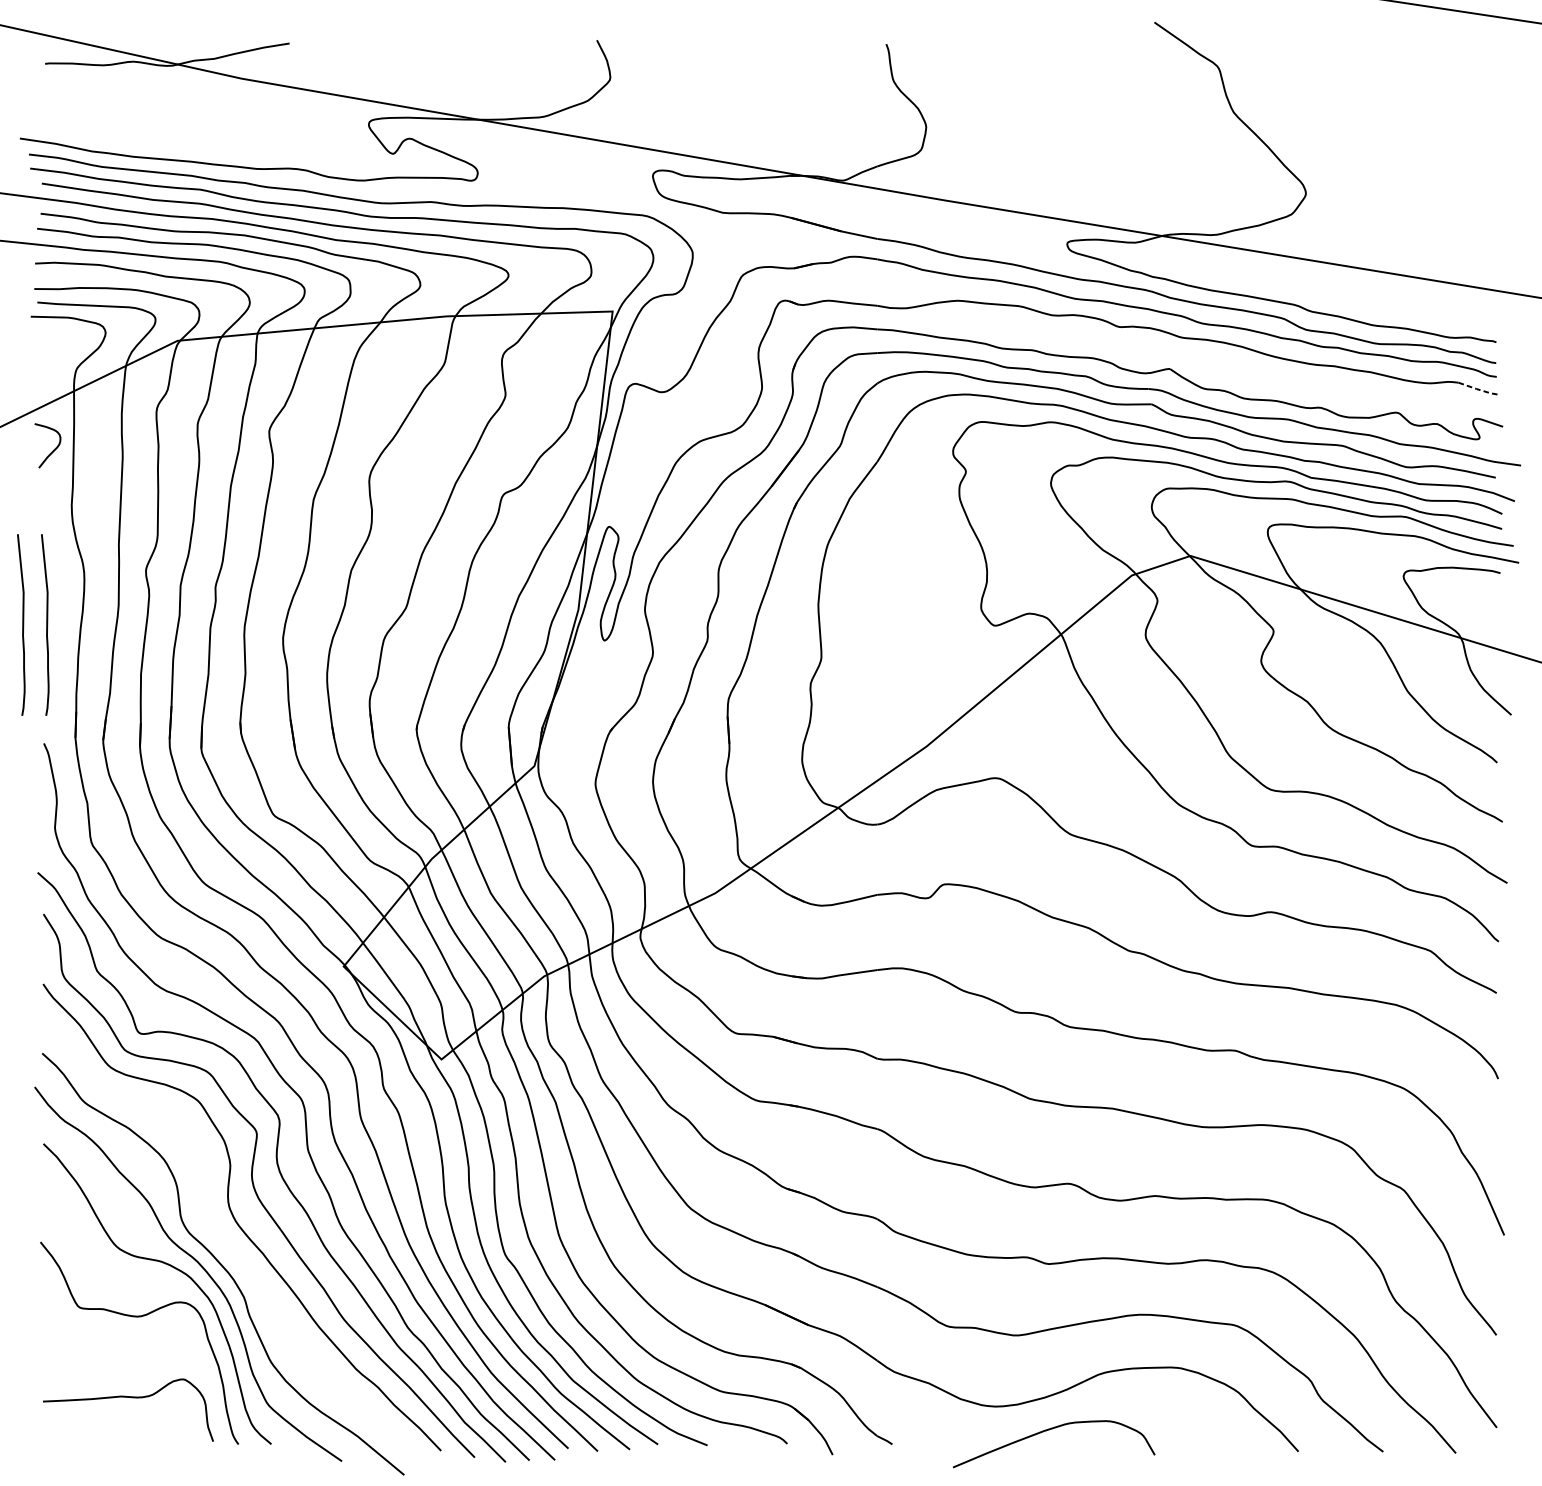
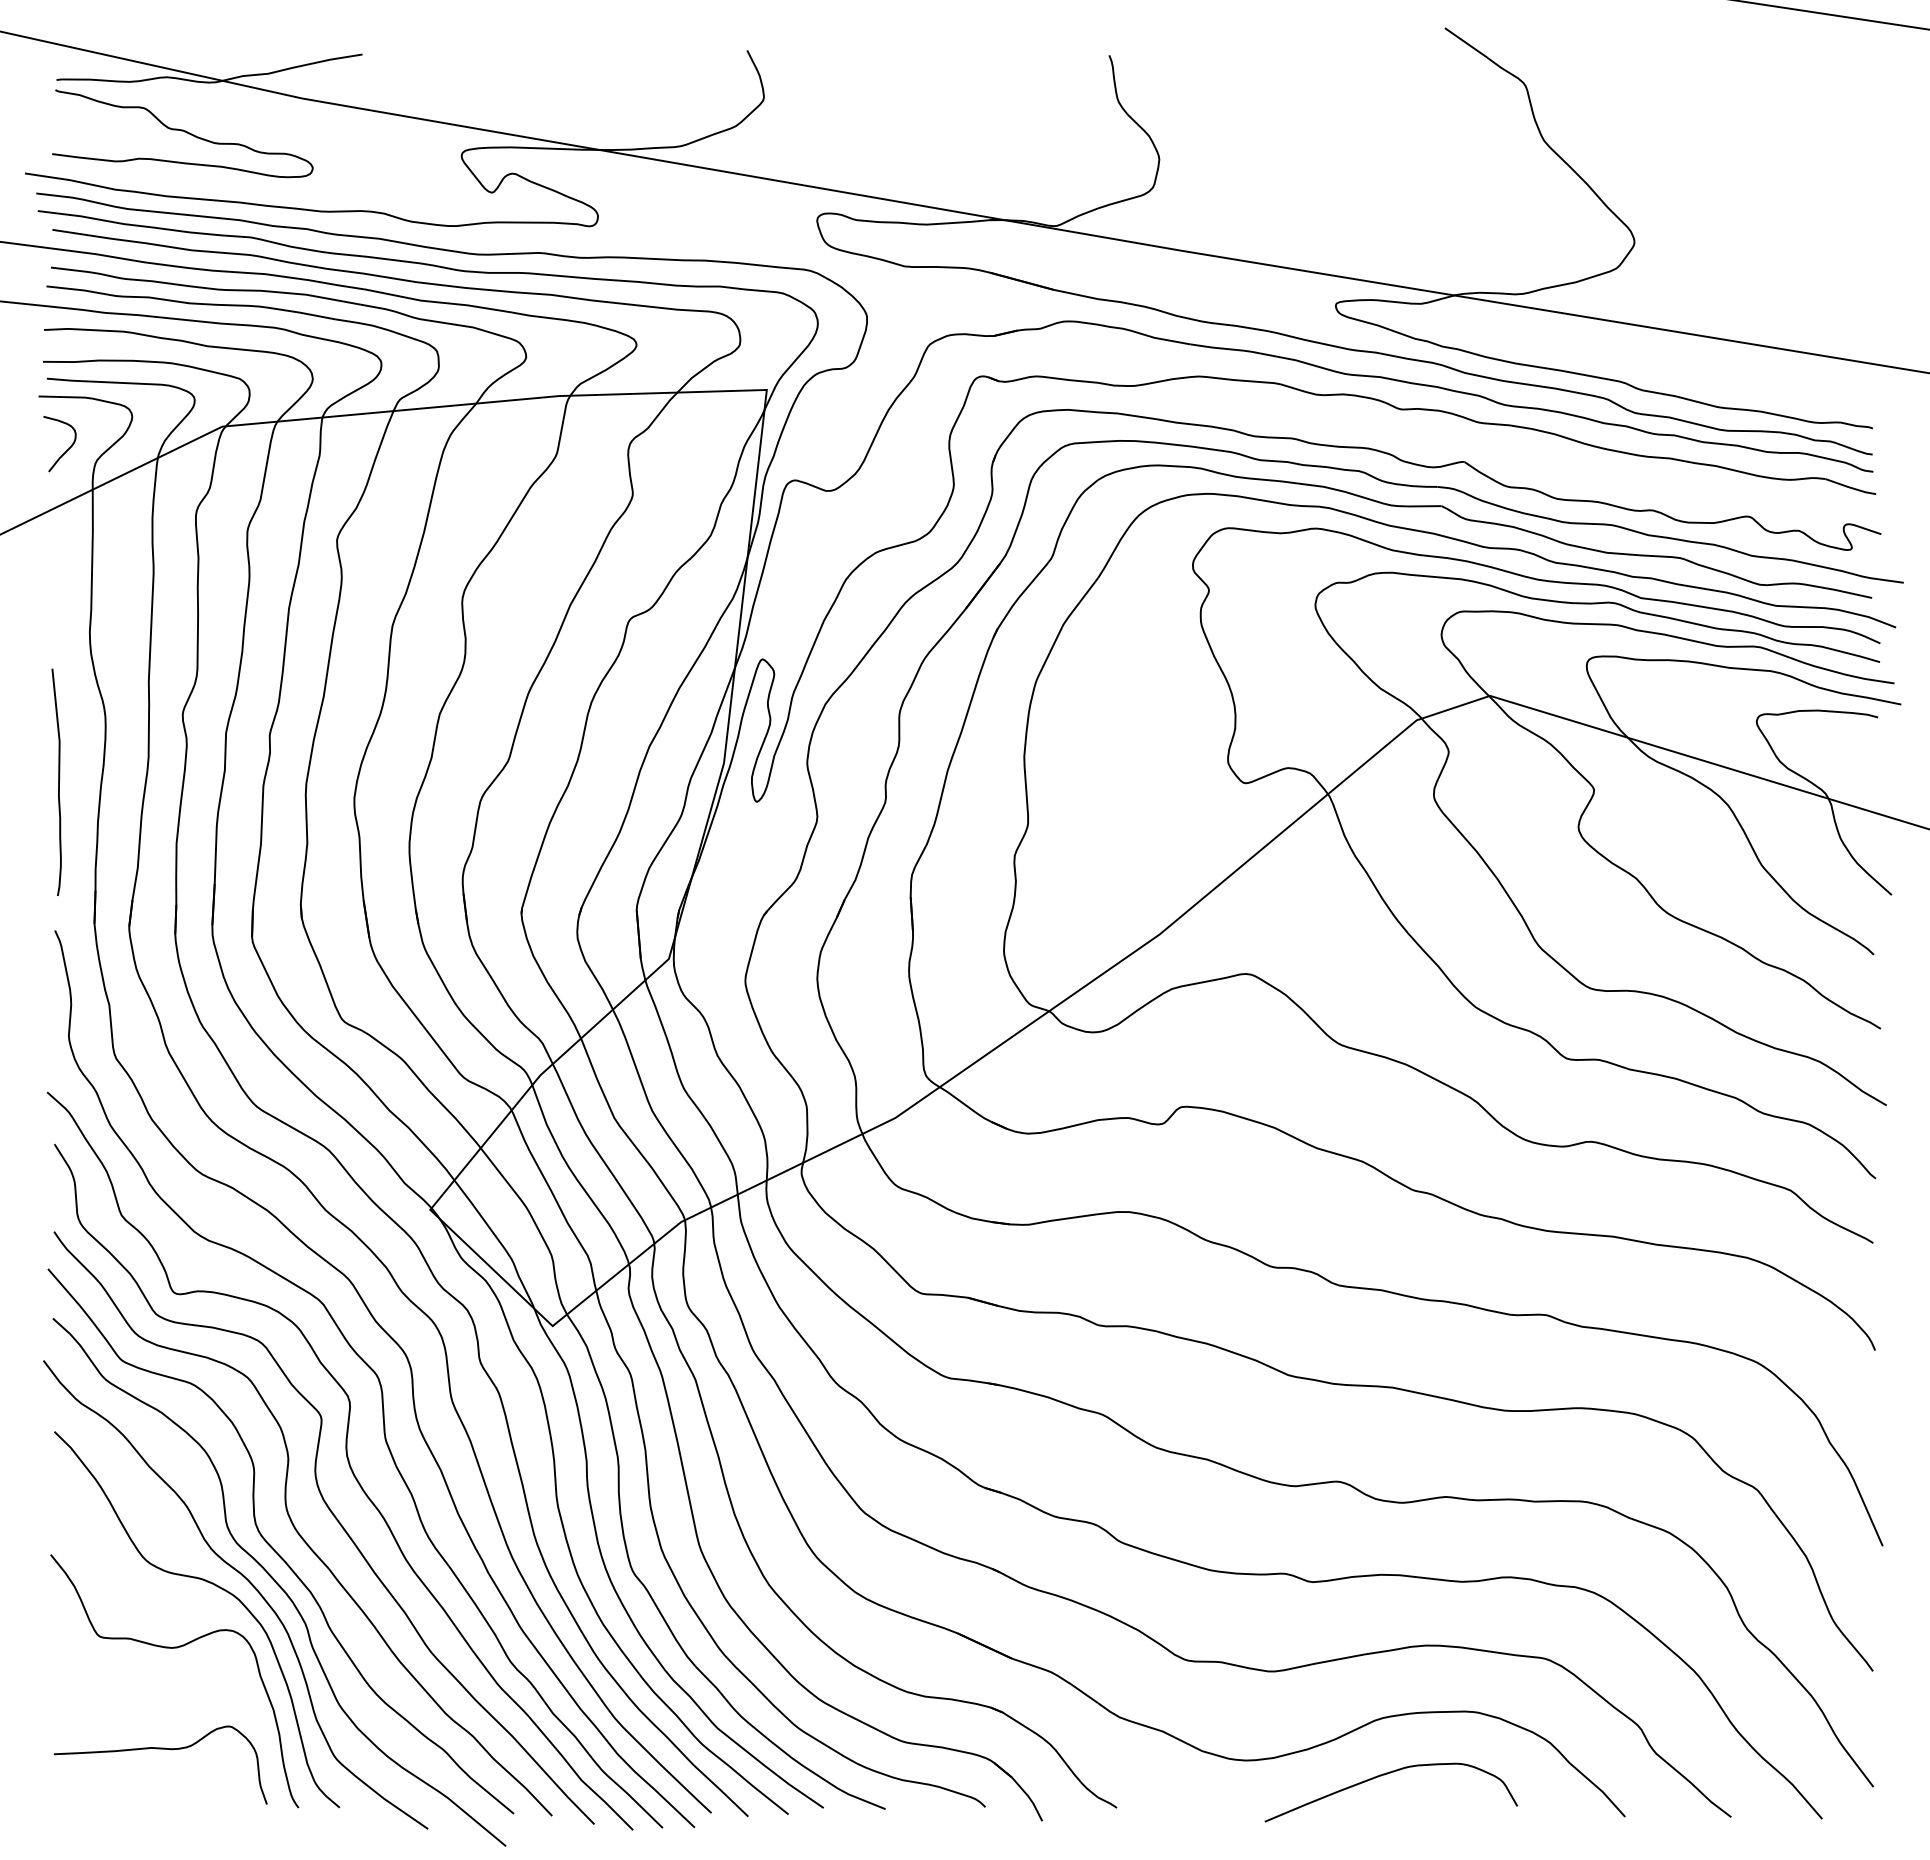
curve: (145, 104) -> (182, 131), added
line: (1478, 389) -> (1850, 487), dashed -> solid
curve: (53, 450) -> (66, 450), moved
curve: (22, 624) -> (28, 781), removed
curve: (218, 1236) -> (273, 1547), added
curve: (1048, 1430) -> (1384, 1775), moved

